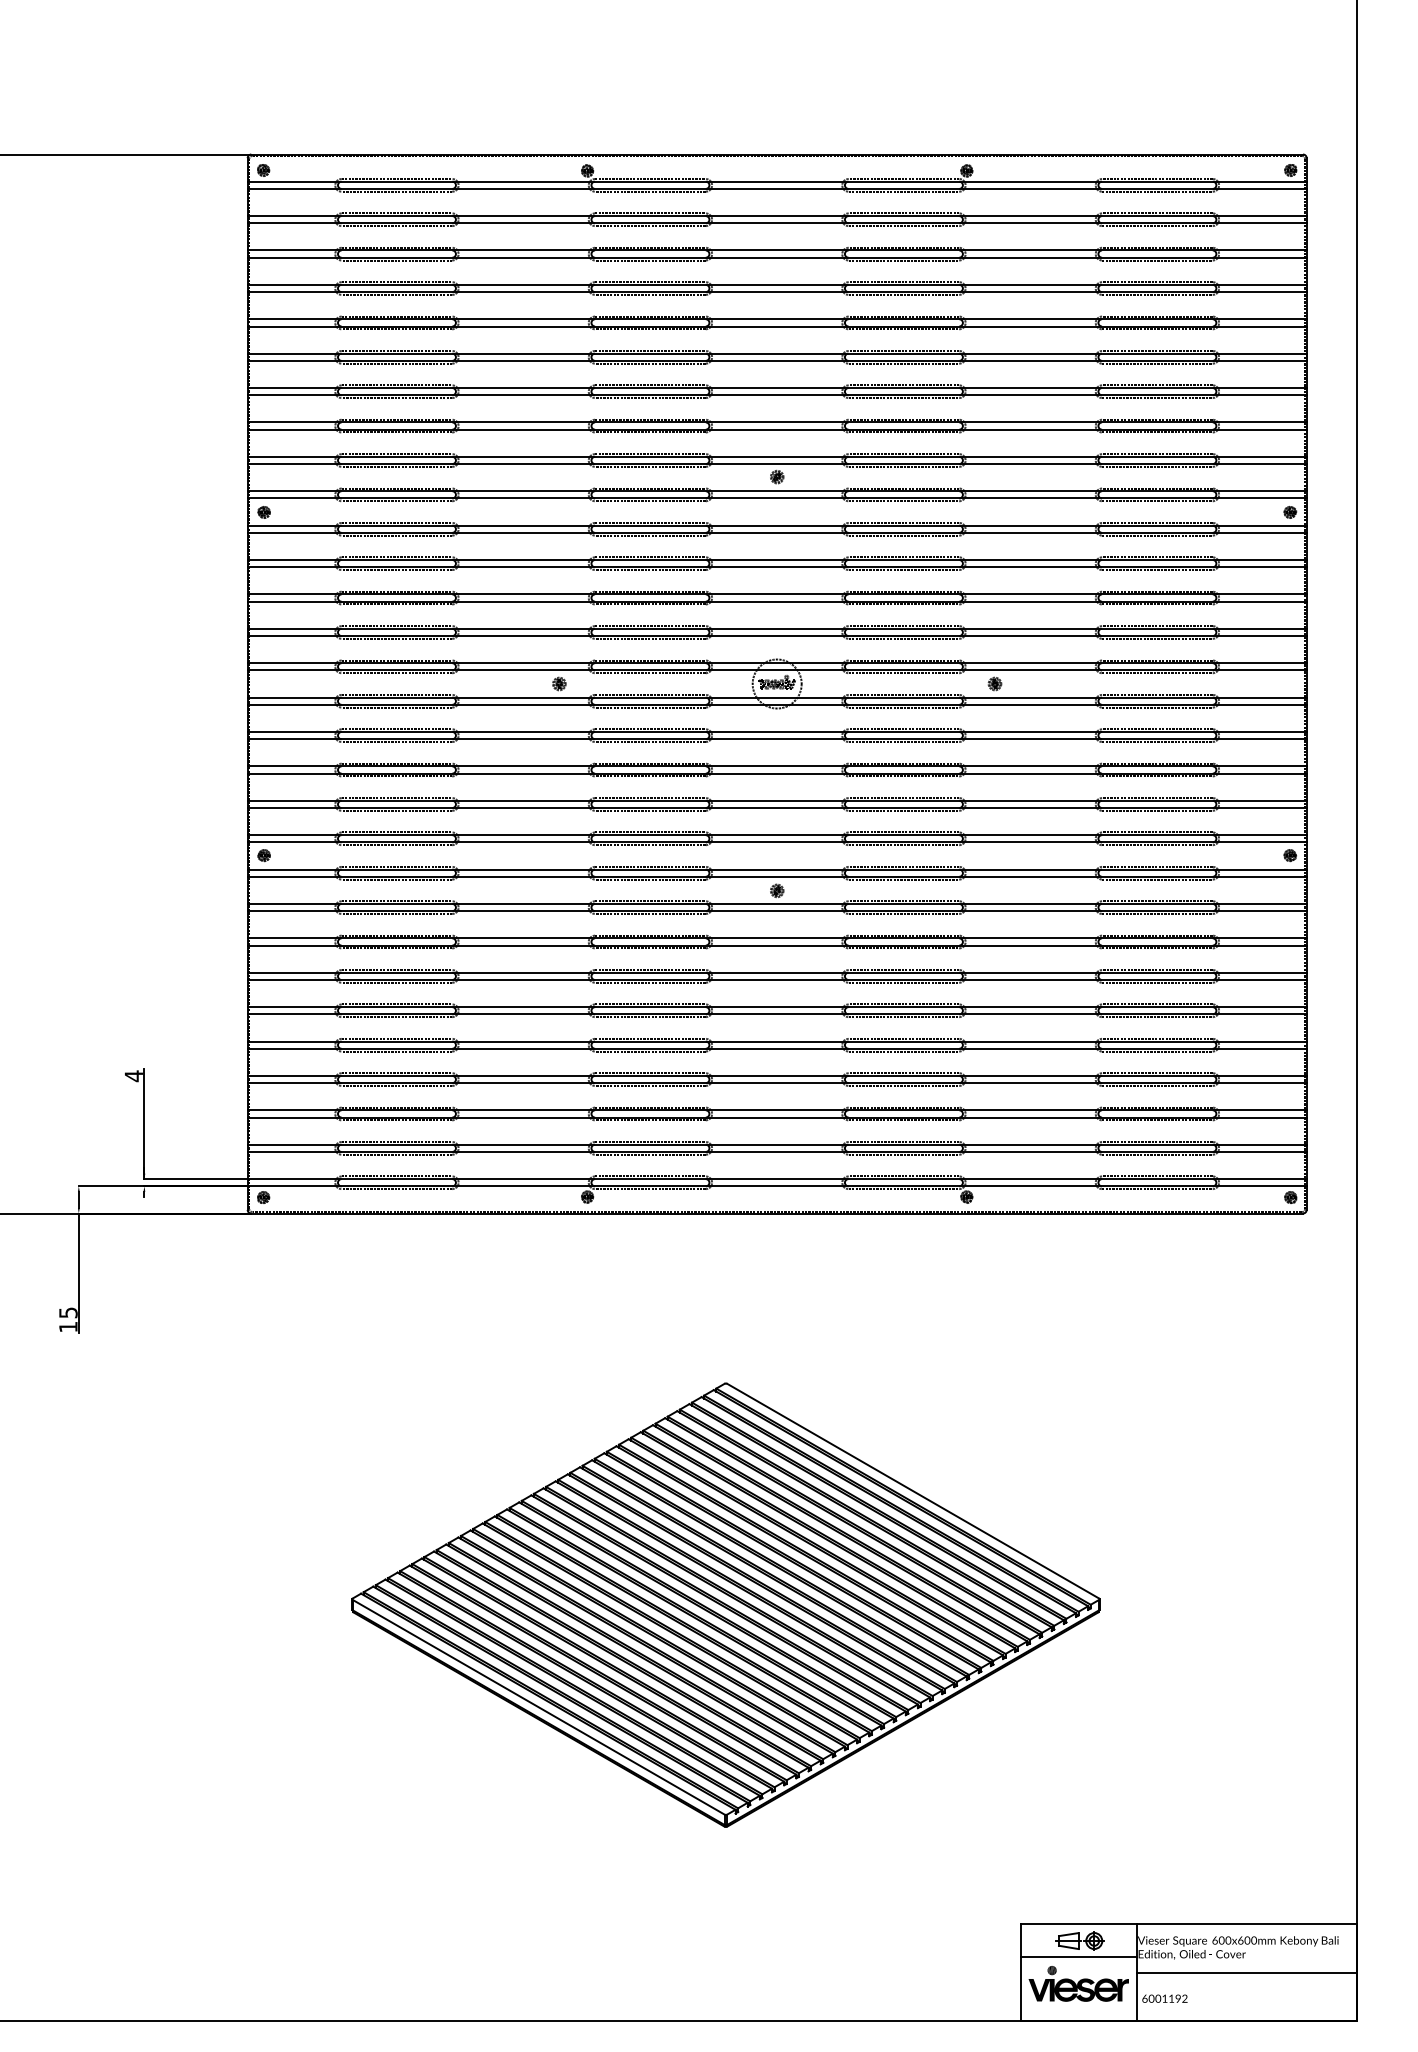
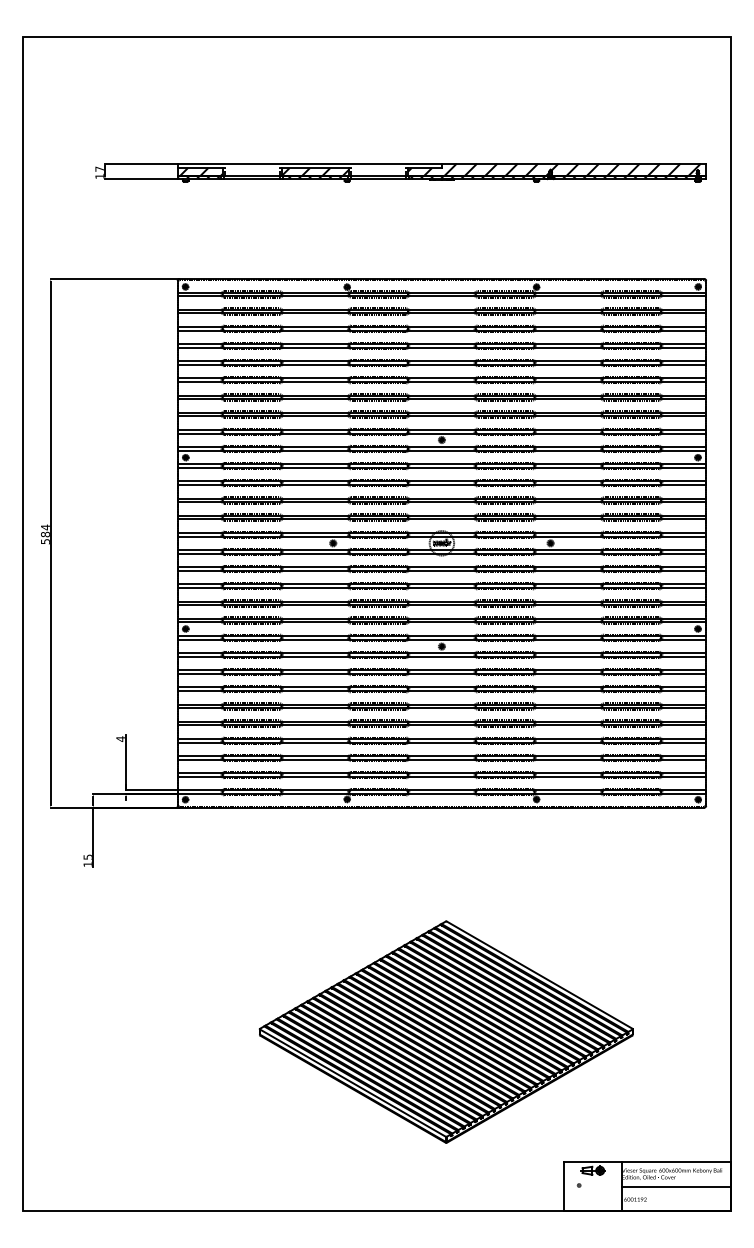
part: (724, 1603) -> (445, 1031), moved
line: (1078, 1956) -> (592, 1178), removed
fill: (1078, 1990) -> (592, 1195), removed

